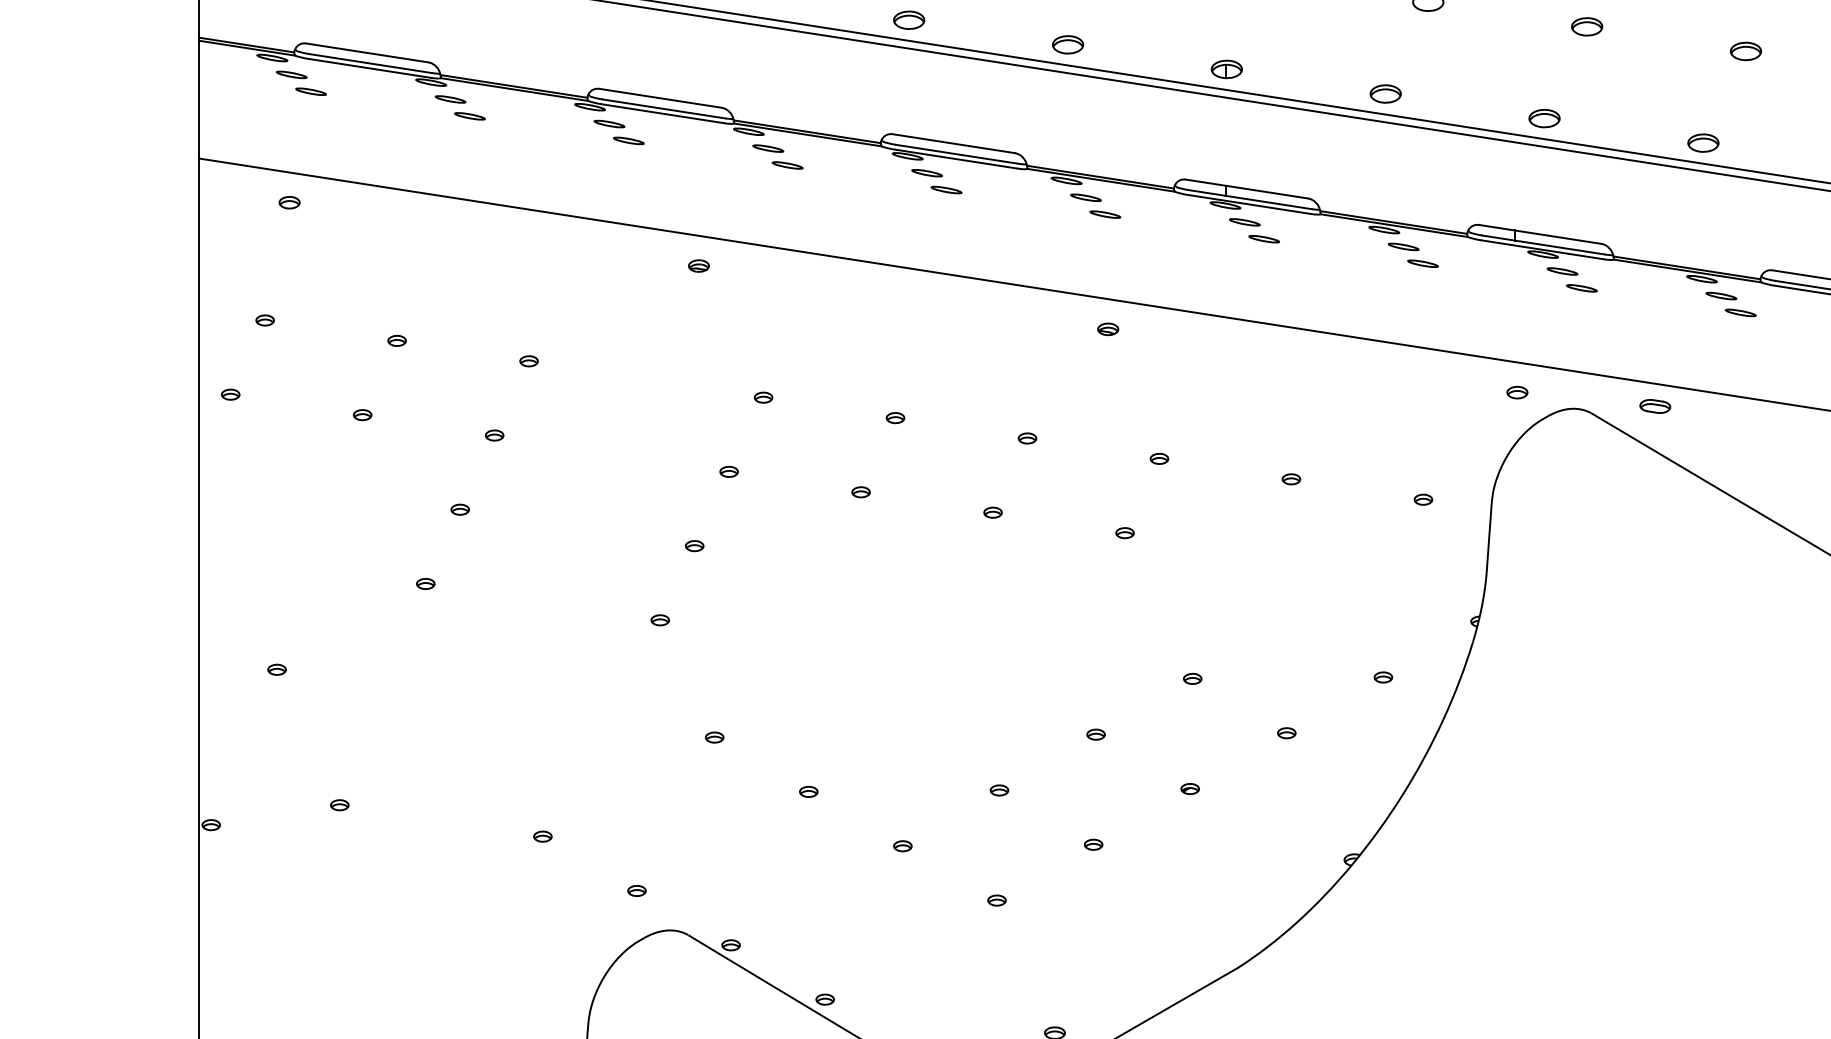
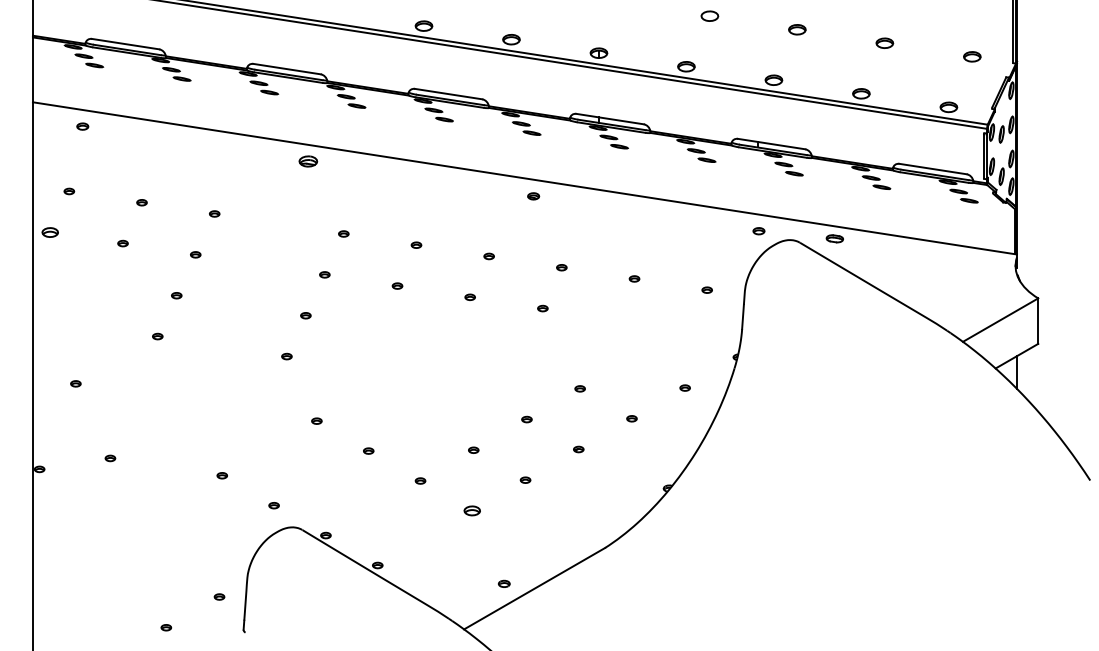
part: (697, 266) -> (307, 161), size x1.6
part: (230, 393) -> (50, 231), size x1.6
part: (997, 899) -> (472, 510), size x1.6

